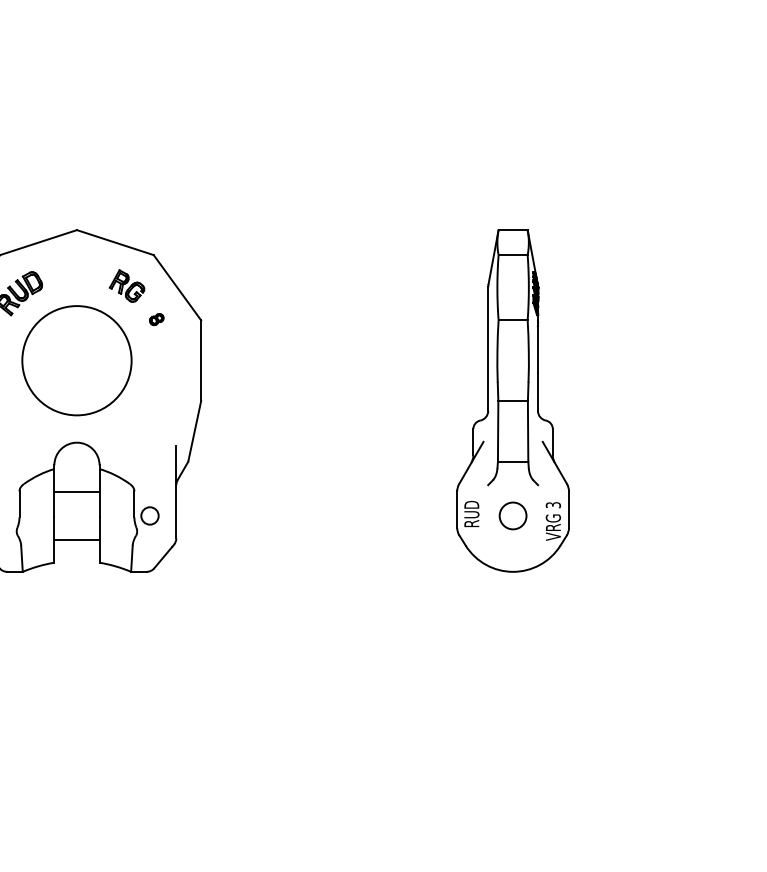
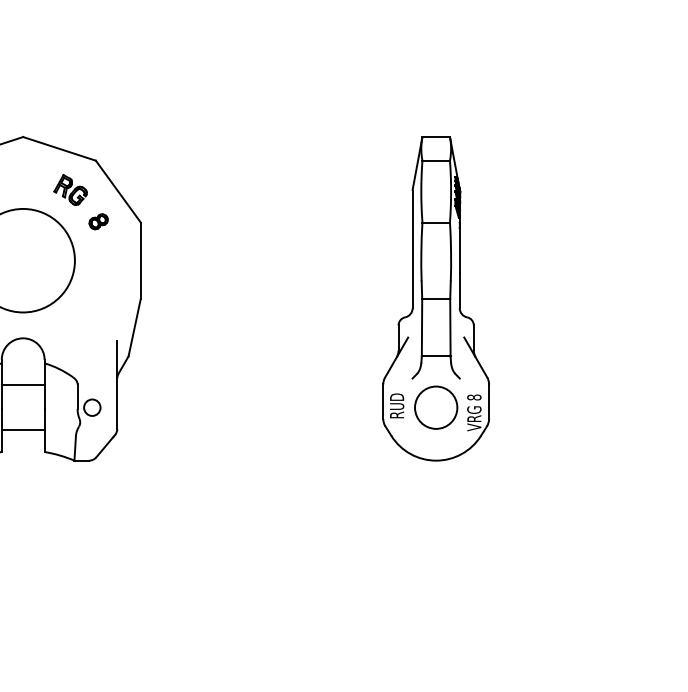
part: (156, 319) -> (98, 221), size x1.43
text: (552, 505) -> (473, 397), 3 -> 8
circle: (512, 515) -> (435, 407), size x1.67

